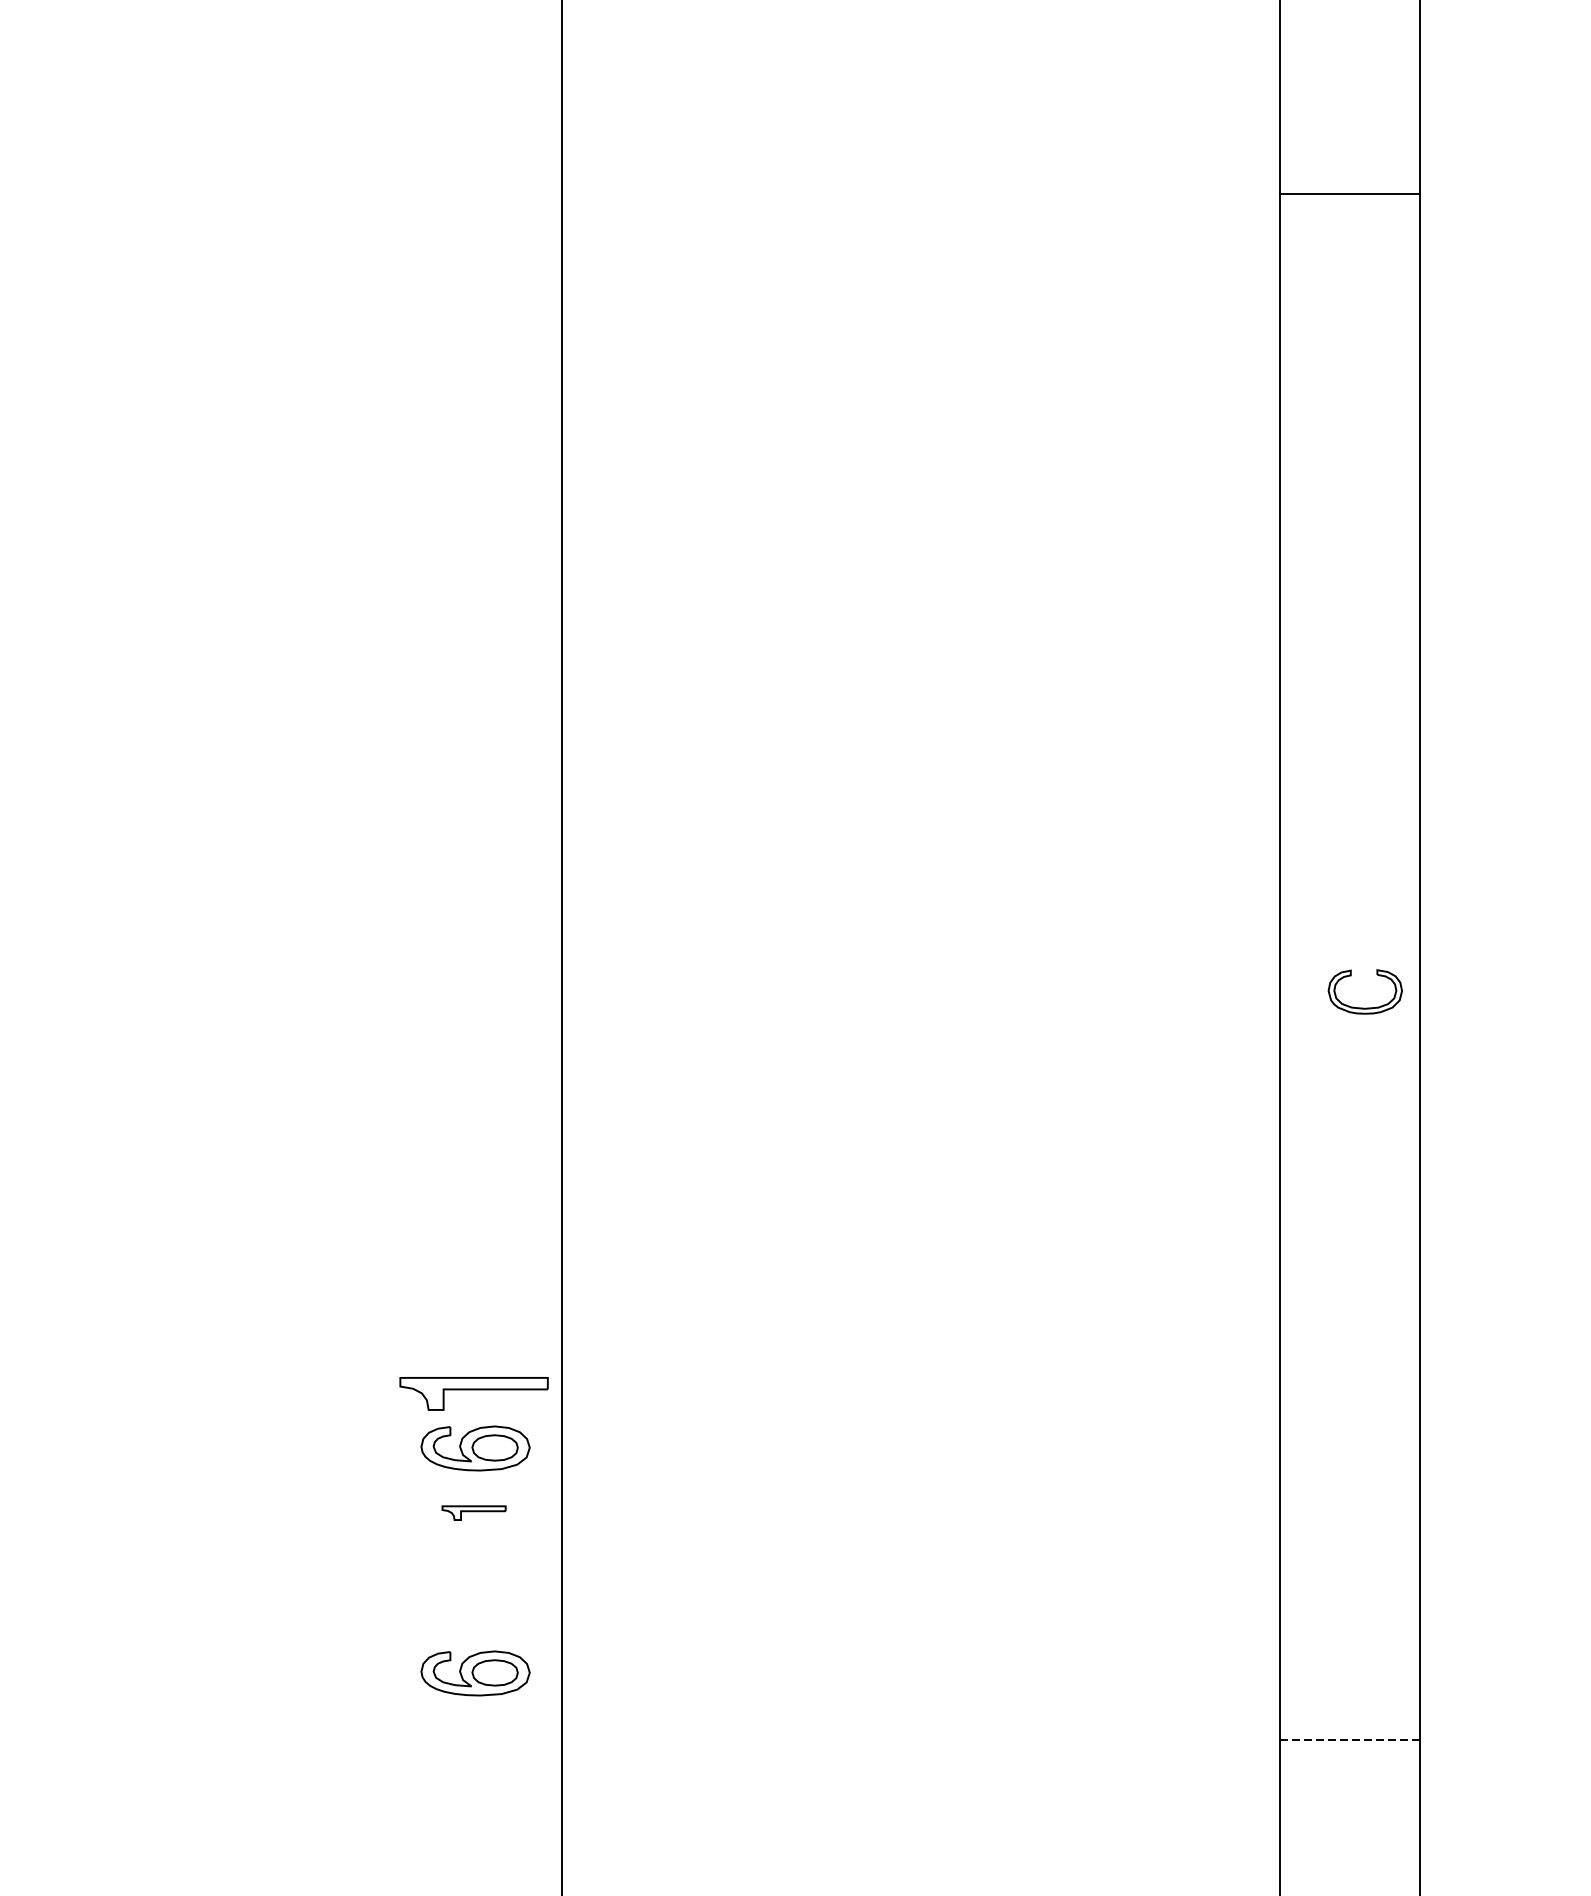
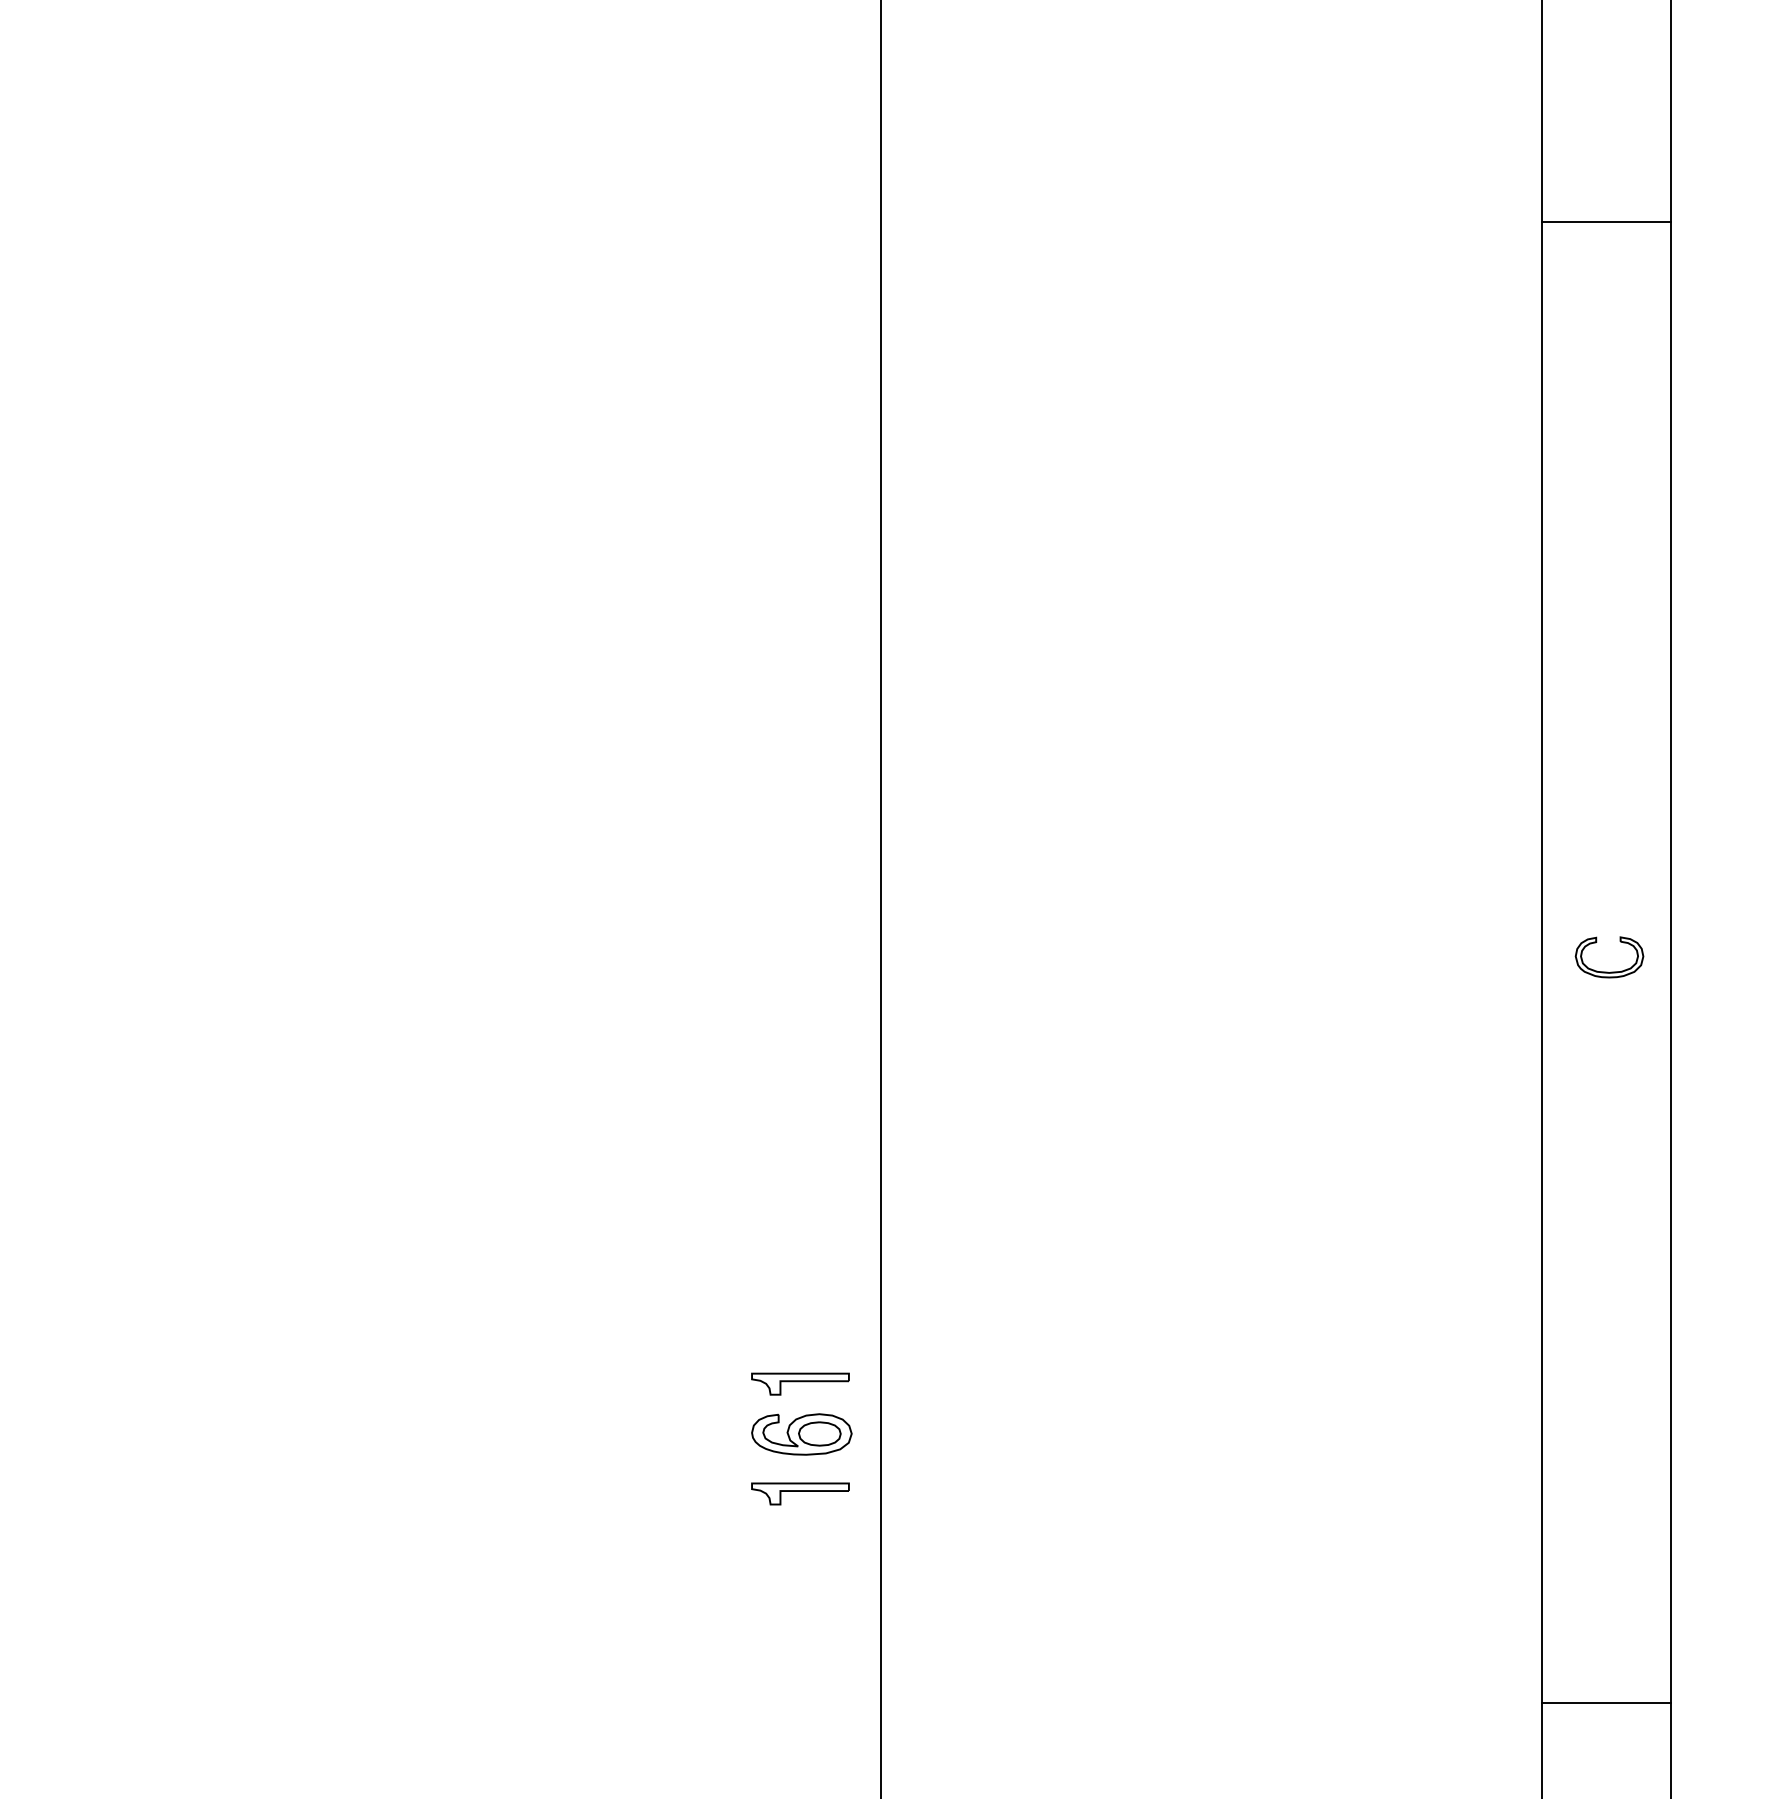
line: (1350, 194) -> (1606, 222), moved
part: (1366, 1007) -> (1610, 971), moved
part: (474, 1393) -> (800, 1383), size x0.71
part: (474, 1512) -> (800, 1493), size x1.67
part: (475, 1673) -> (801, 1641), removed
line: (1351, 1740) -> (1607, 1703), dashed -> solid

